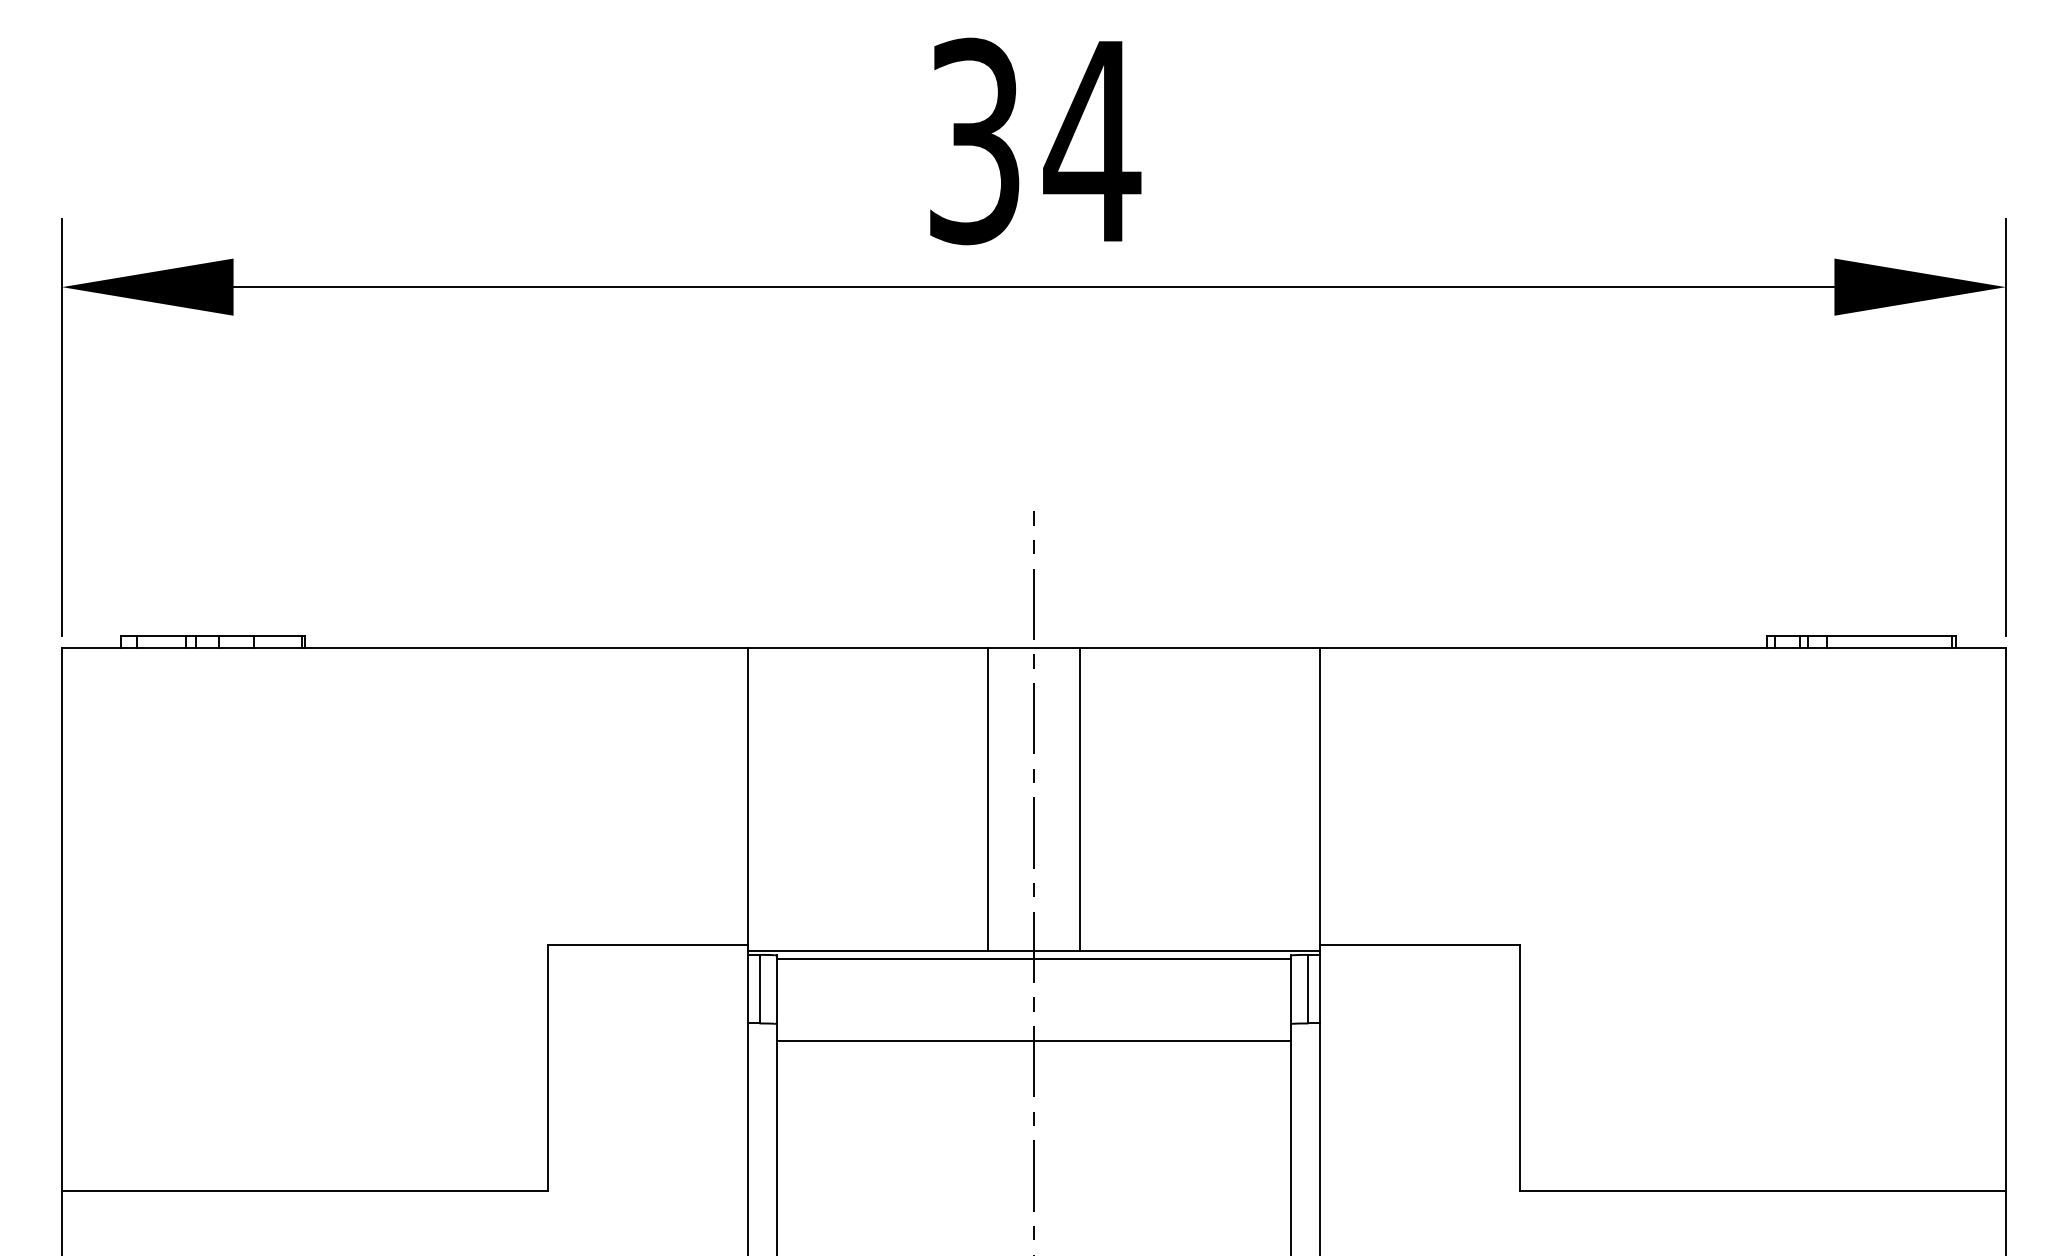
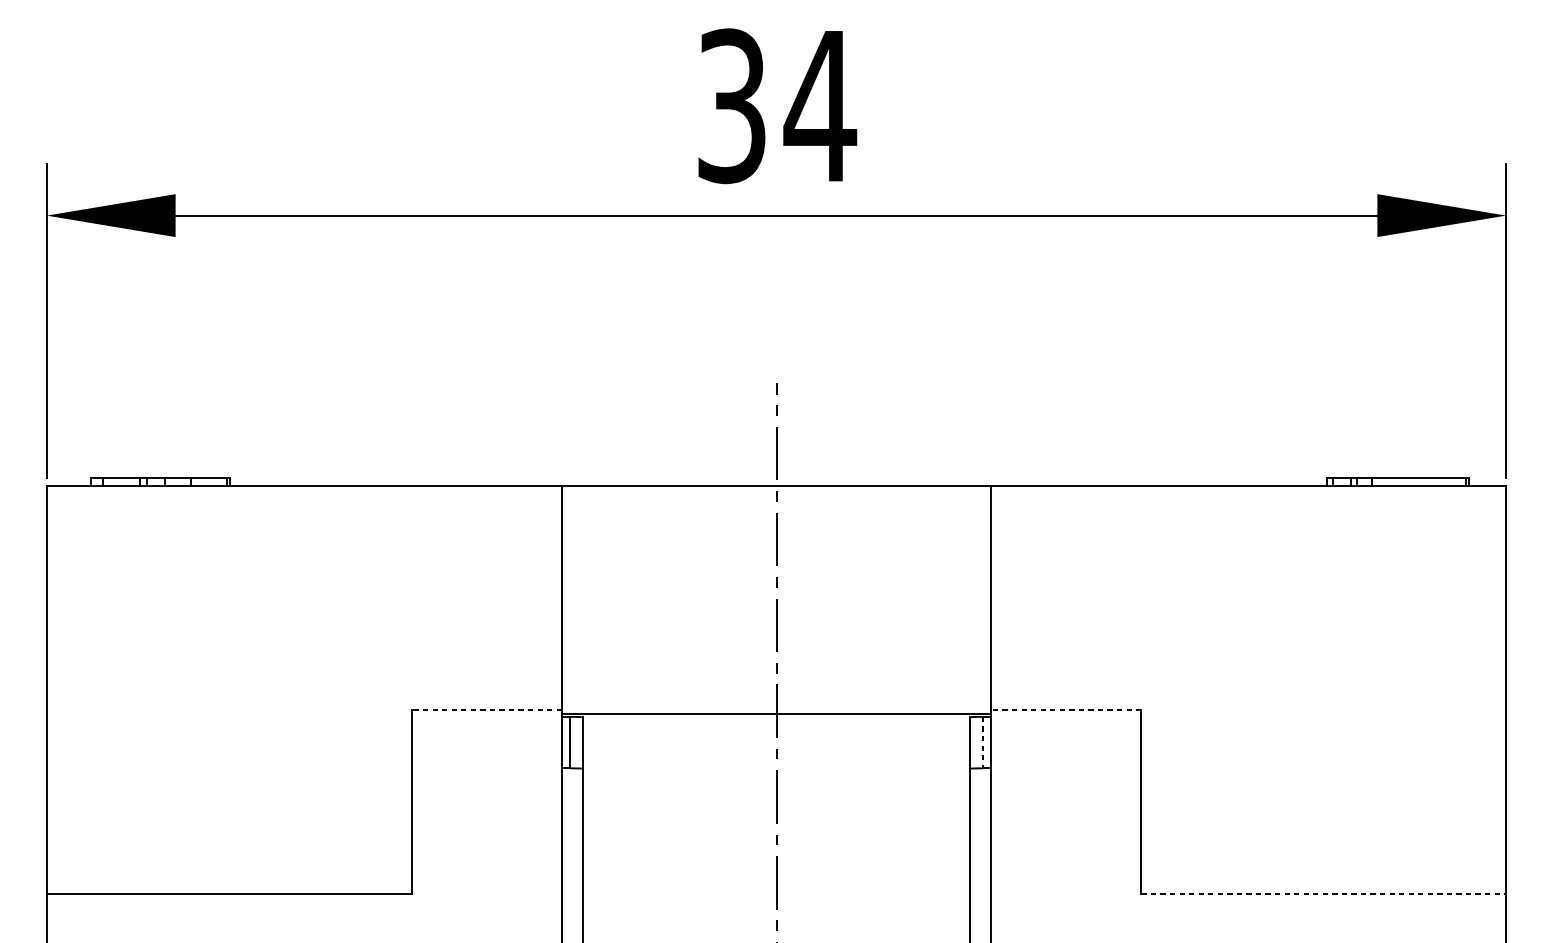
line: (987, 799) -> (741, 600), removed
line: (1080, 799) -> (811, 600), removed
line: (647, 945) -> (486, 709), solid -> dashed
line: (1419, 945) -> (1065, 709), solid -> dashed
line: (1033, 958) -> (776, 719), removed
line: (1308, 989) -> (982, 742), solid -> dashed
line: (1033, 1041) -> (776, 781), removed
line: (1762, 1191) -> (1323, 894), solid -> dashed

